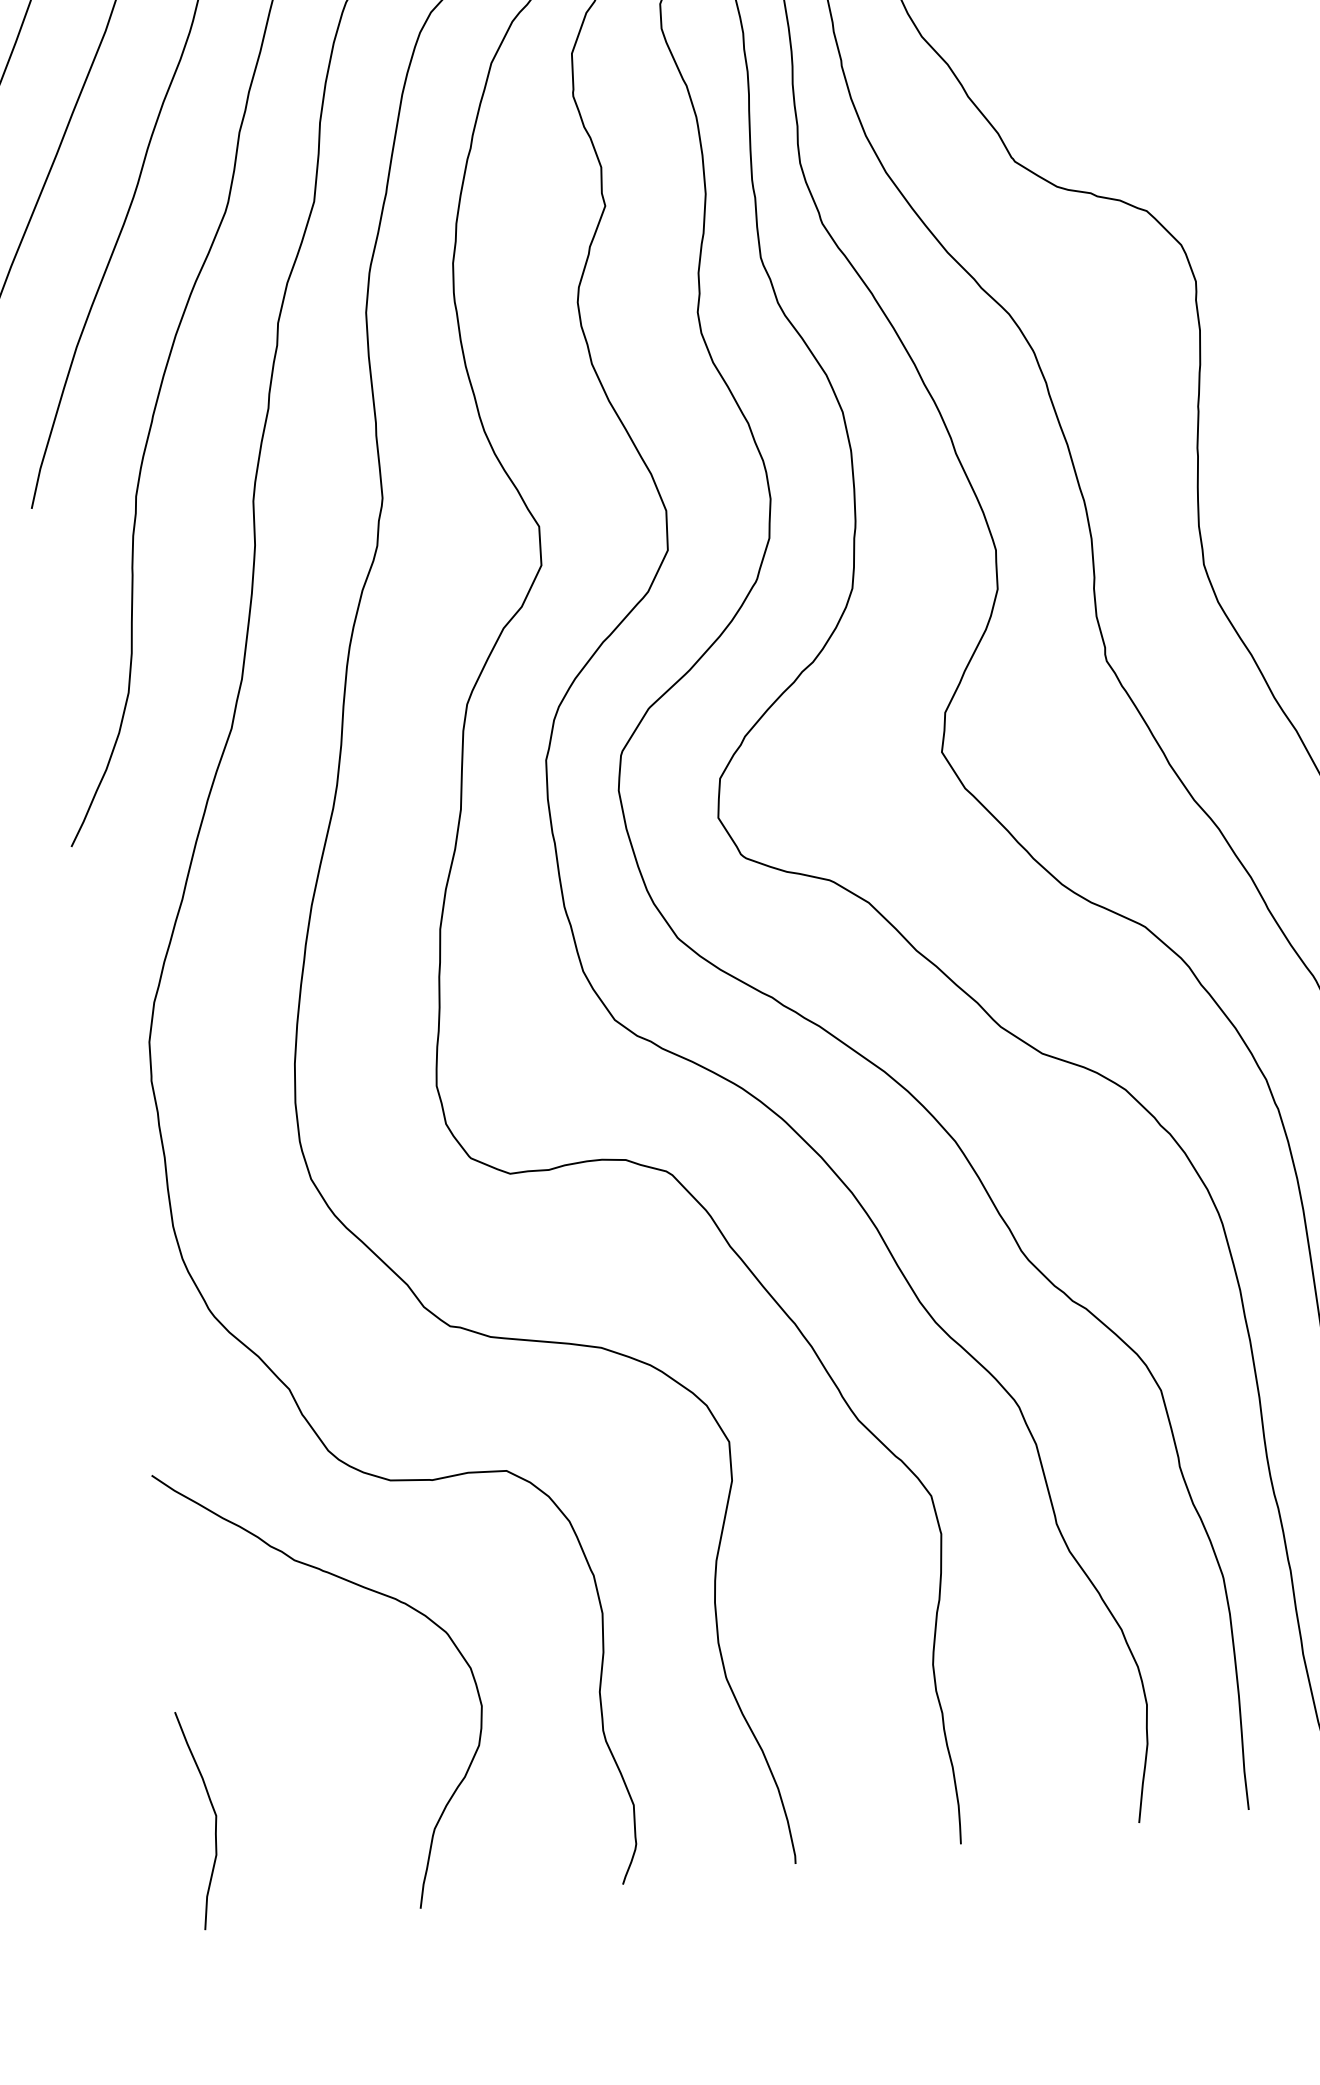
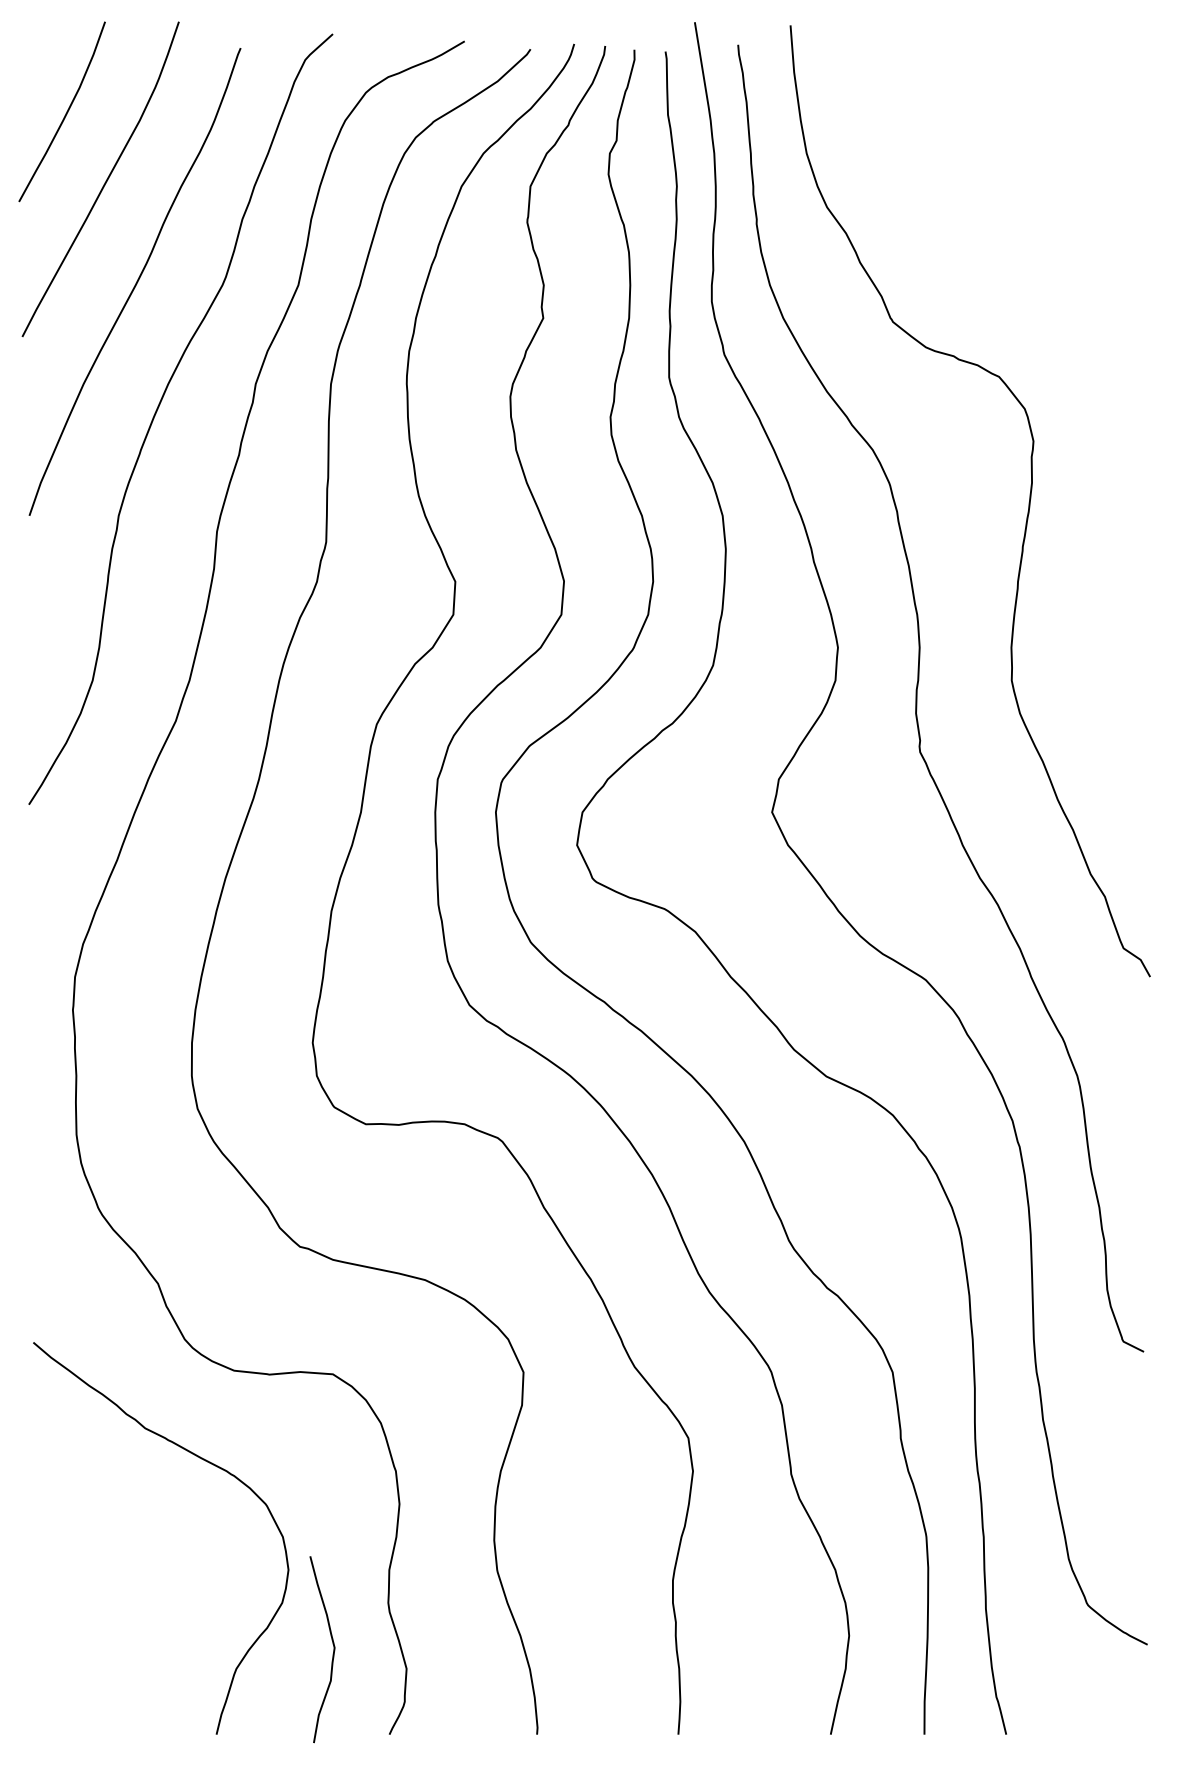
curve: (215, 1817) -> (333, 1649), moved

